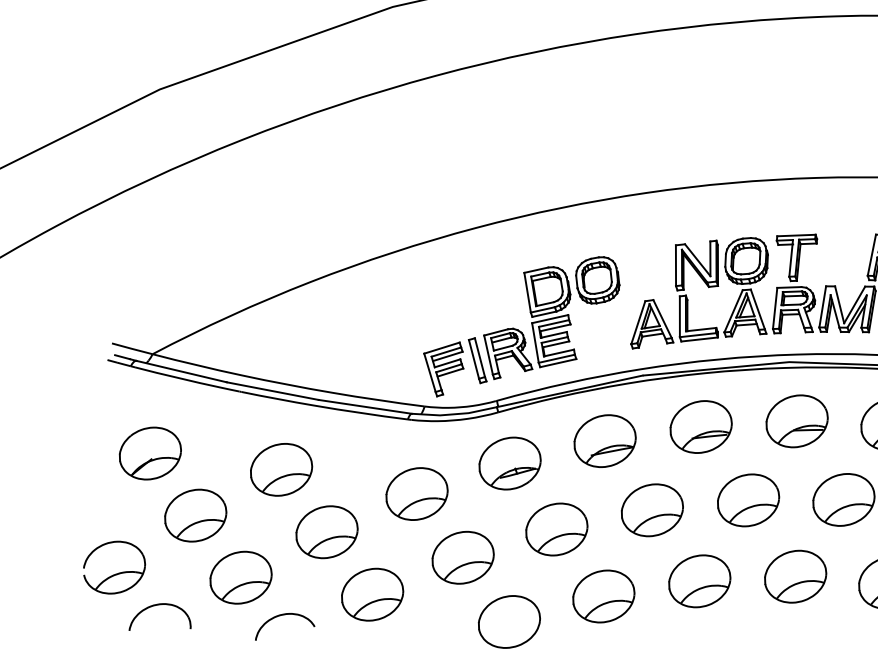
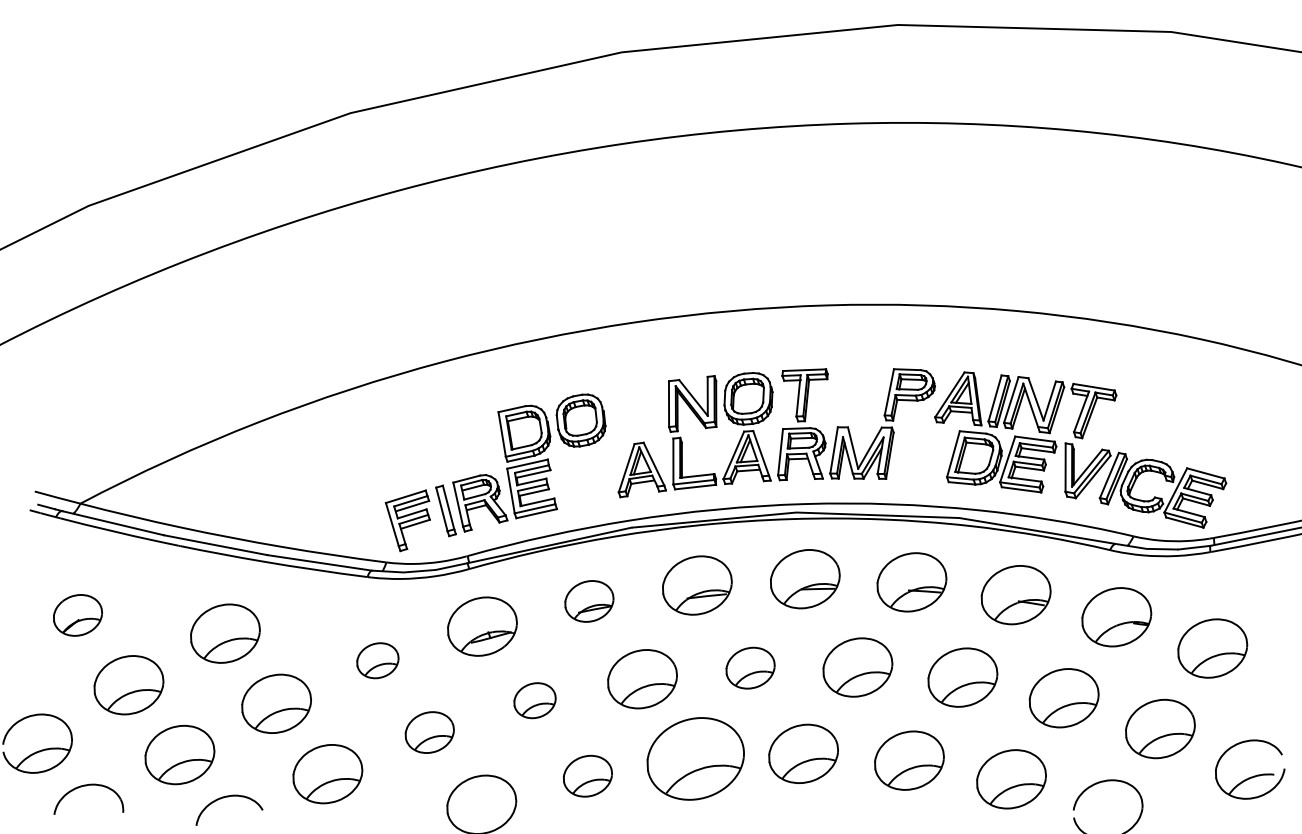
part: (605, 441) -> (589, 601), size x0.7
part: (149, 453) -> (77, 615), size x0.7
part: (416, 493) -> (377, 660), size x0.6
part: (748, 500) -> (750, 668), size x0.7
part: (556, 529) -> (534, 700), size x0.6
part: (462, 557) -> (429, 732), size x0.7
part: (699, 581) -> (695, 759), size x1.4
part: (603, 596) -> (587, 776), size x0.7

